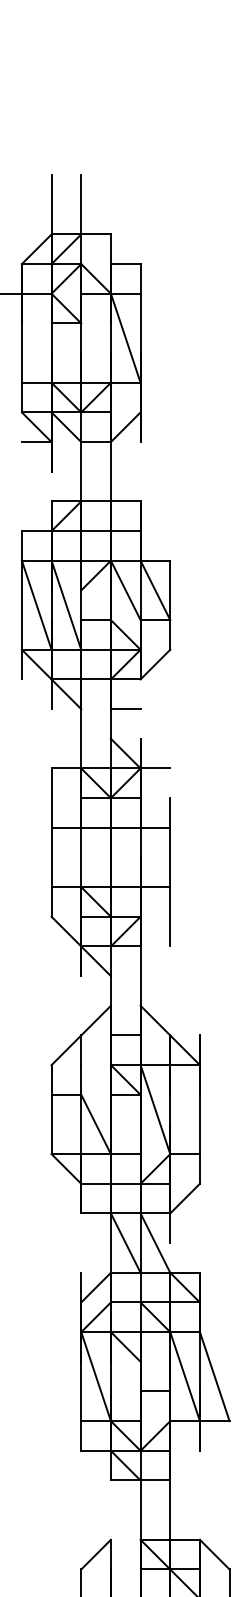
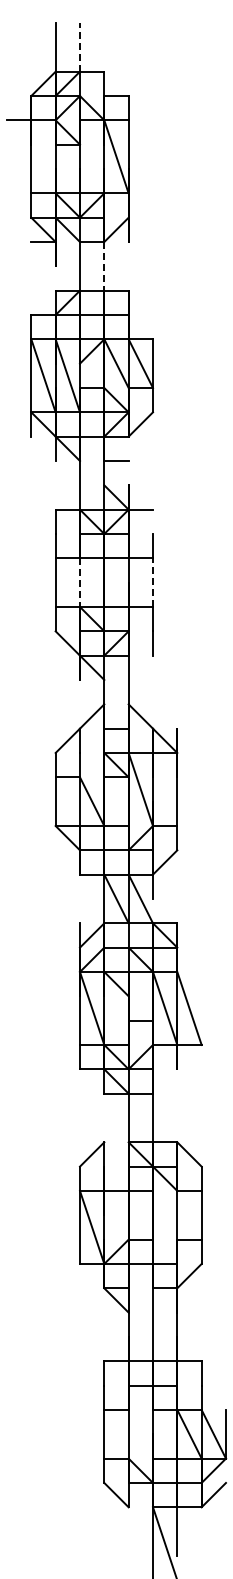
line: (81, 203) -> (80, 46), solid -> dashed
line: (111, 471) -> (104, 266), solid -> dashed
line: (169, 857) -> (152, 582), solid -> dashed
line: (81, 858) -> (80, 583), solid -> dashed

